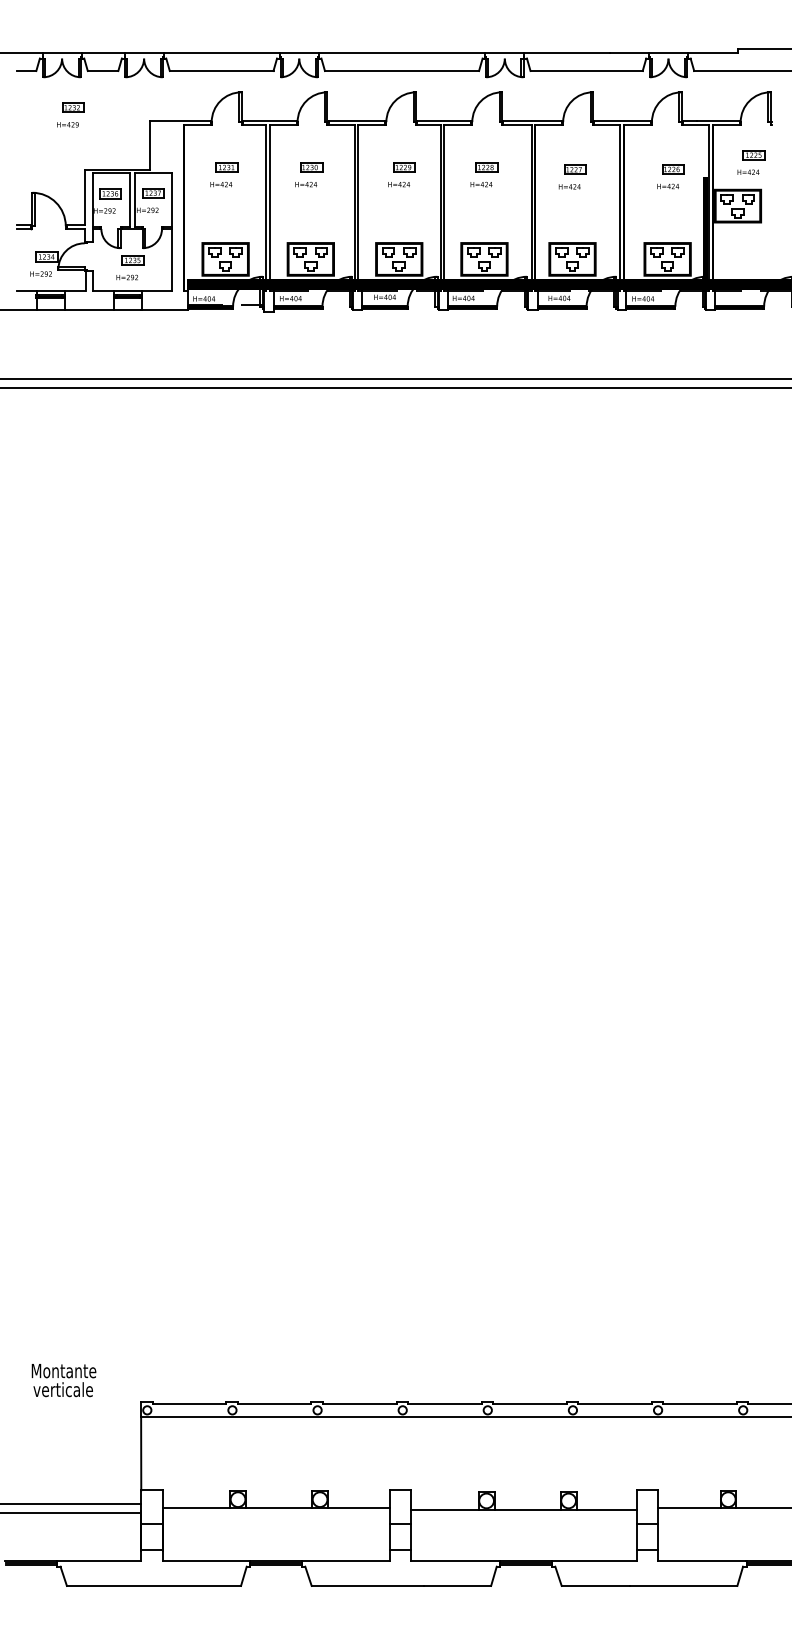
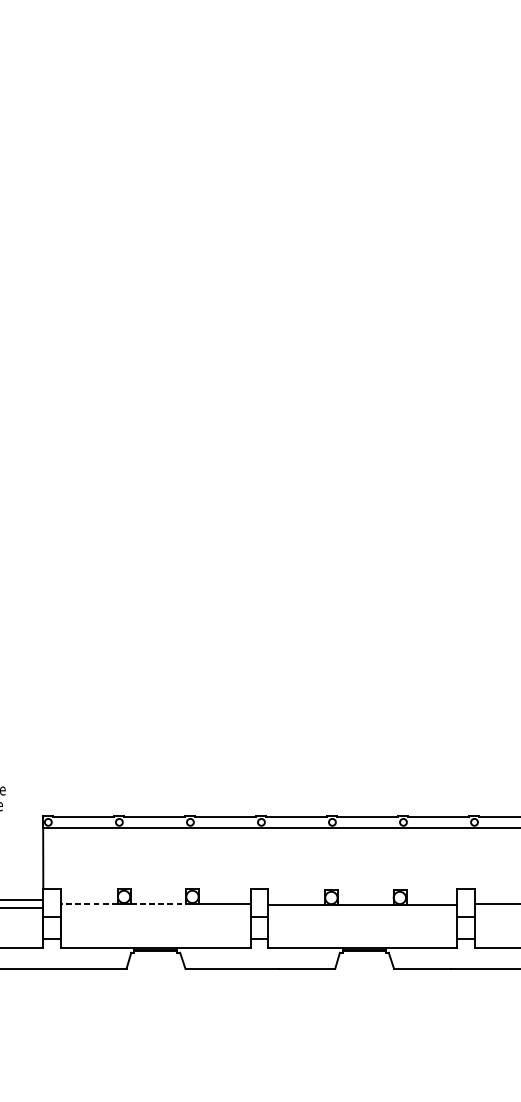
line: (196, 1508) -> (89, 904), solid -> dashed
line: (279, 1508) -> (158, 904), solid -> dashed

